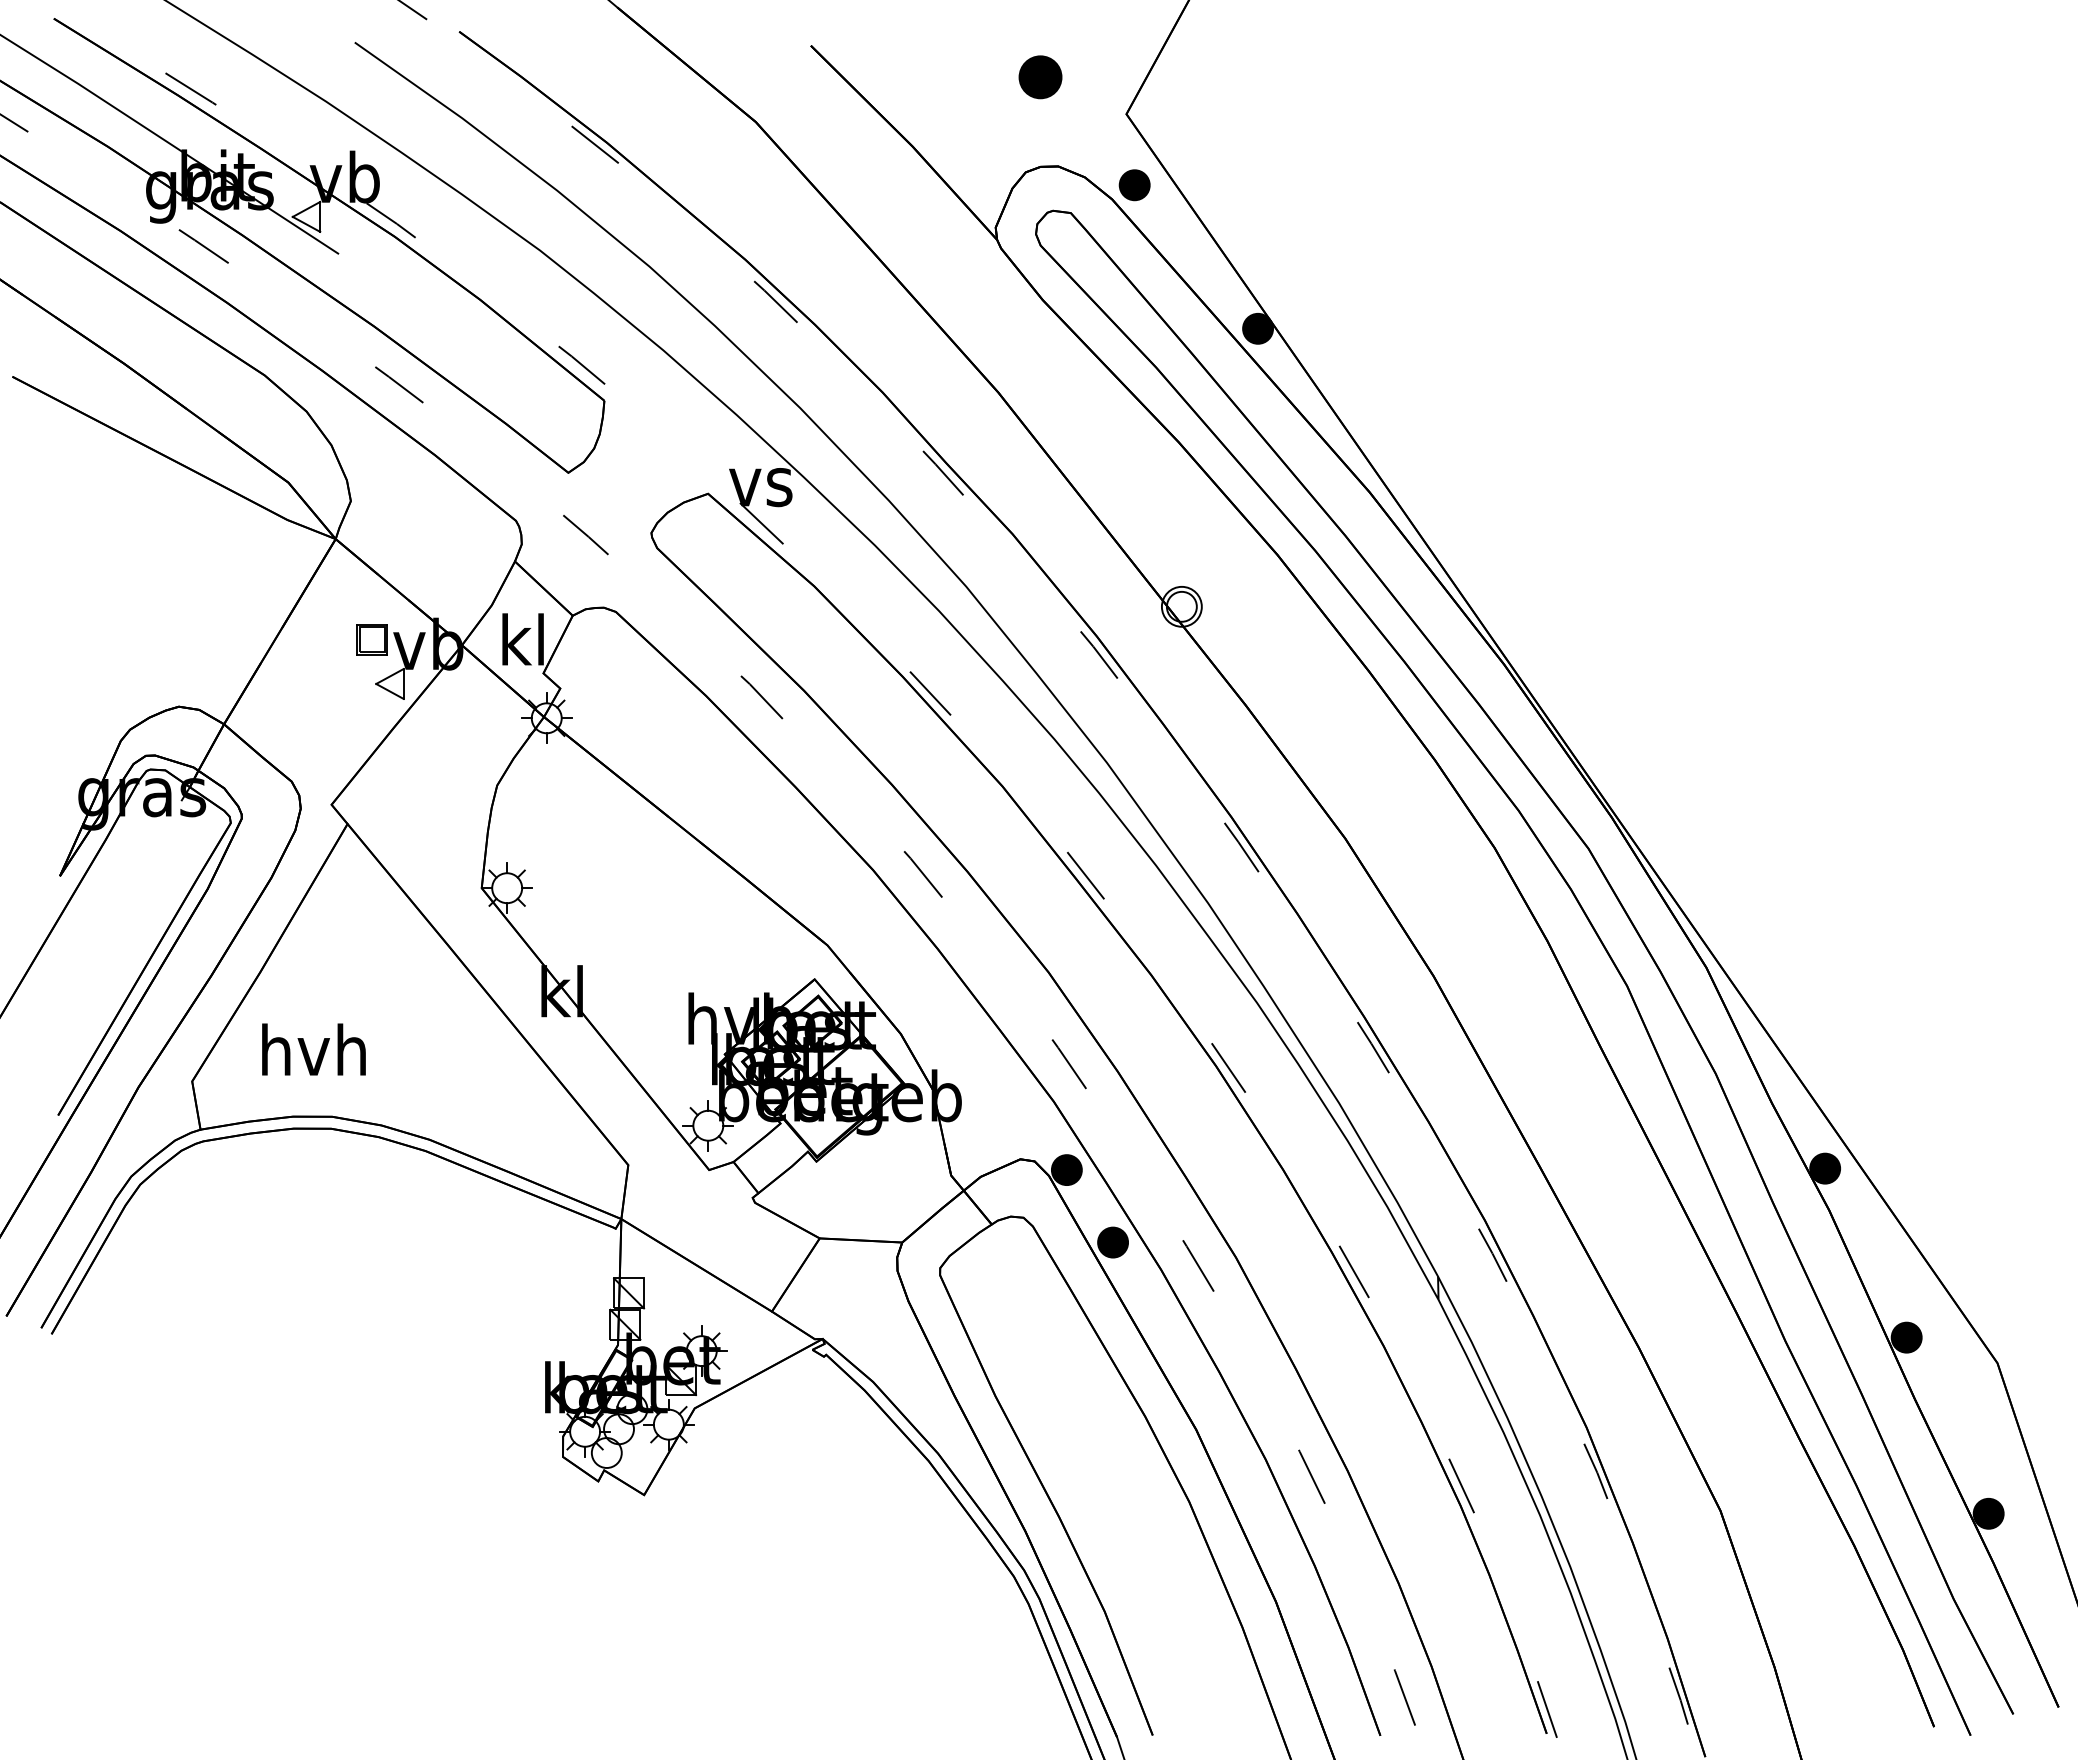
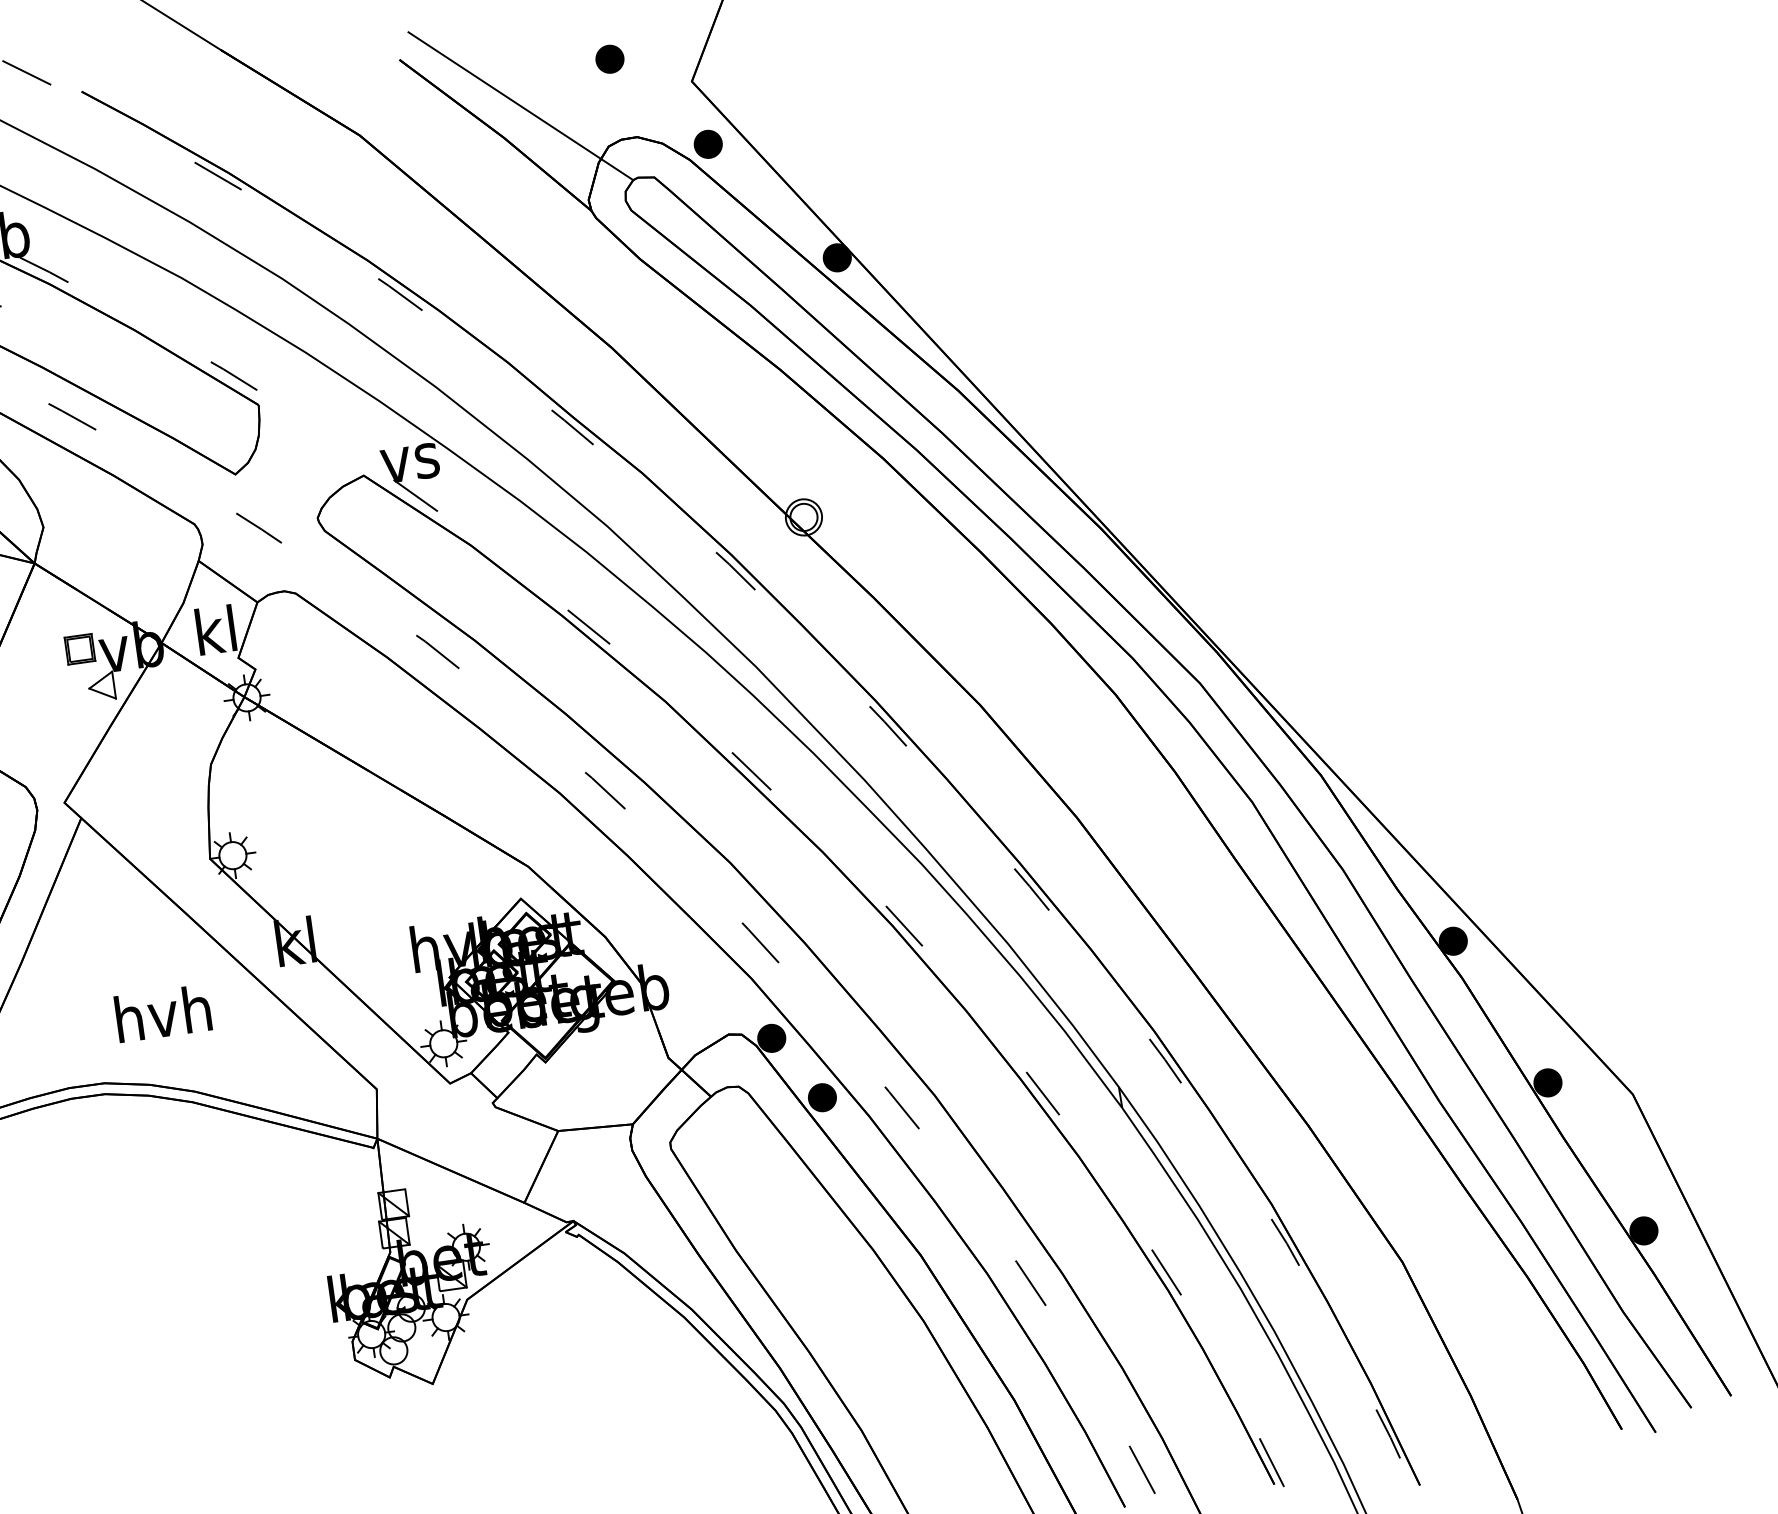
part: (1040, 77) -> (609, 59), size x0.71
line: (935, 114) -> (520, 105), added
text: (313, 1049) -> (162, 1013), moved

